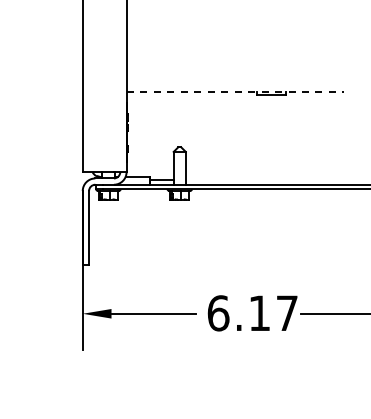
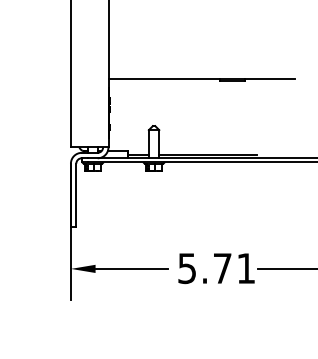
line: (235, 92) -> (201, 79), dashed -> solid
line: (242, 180) -> (207, 154), added
text: (252, 313) -> (216, 268), 6.17 -> 5.71

